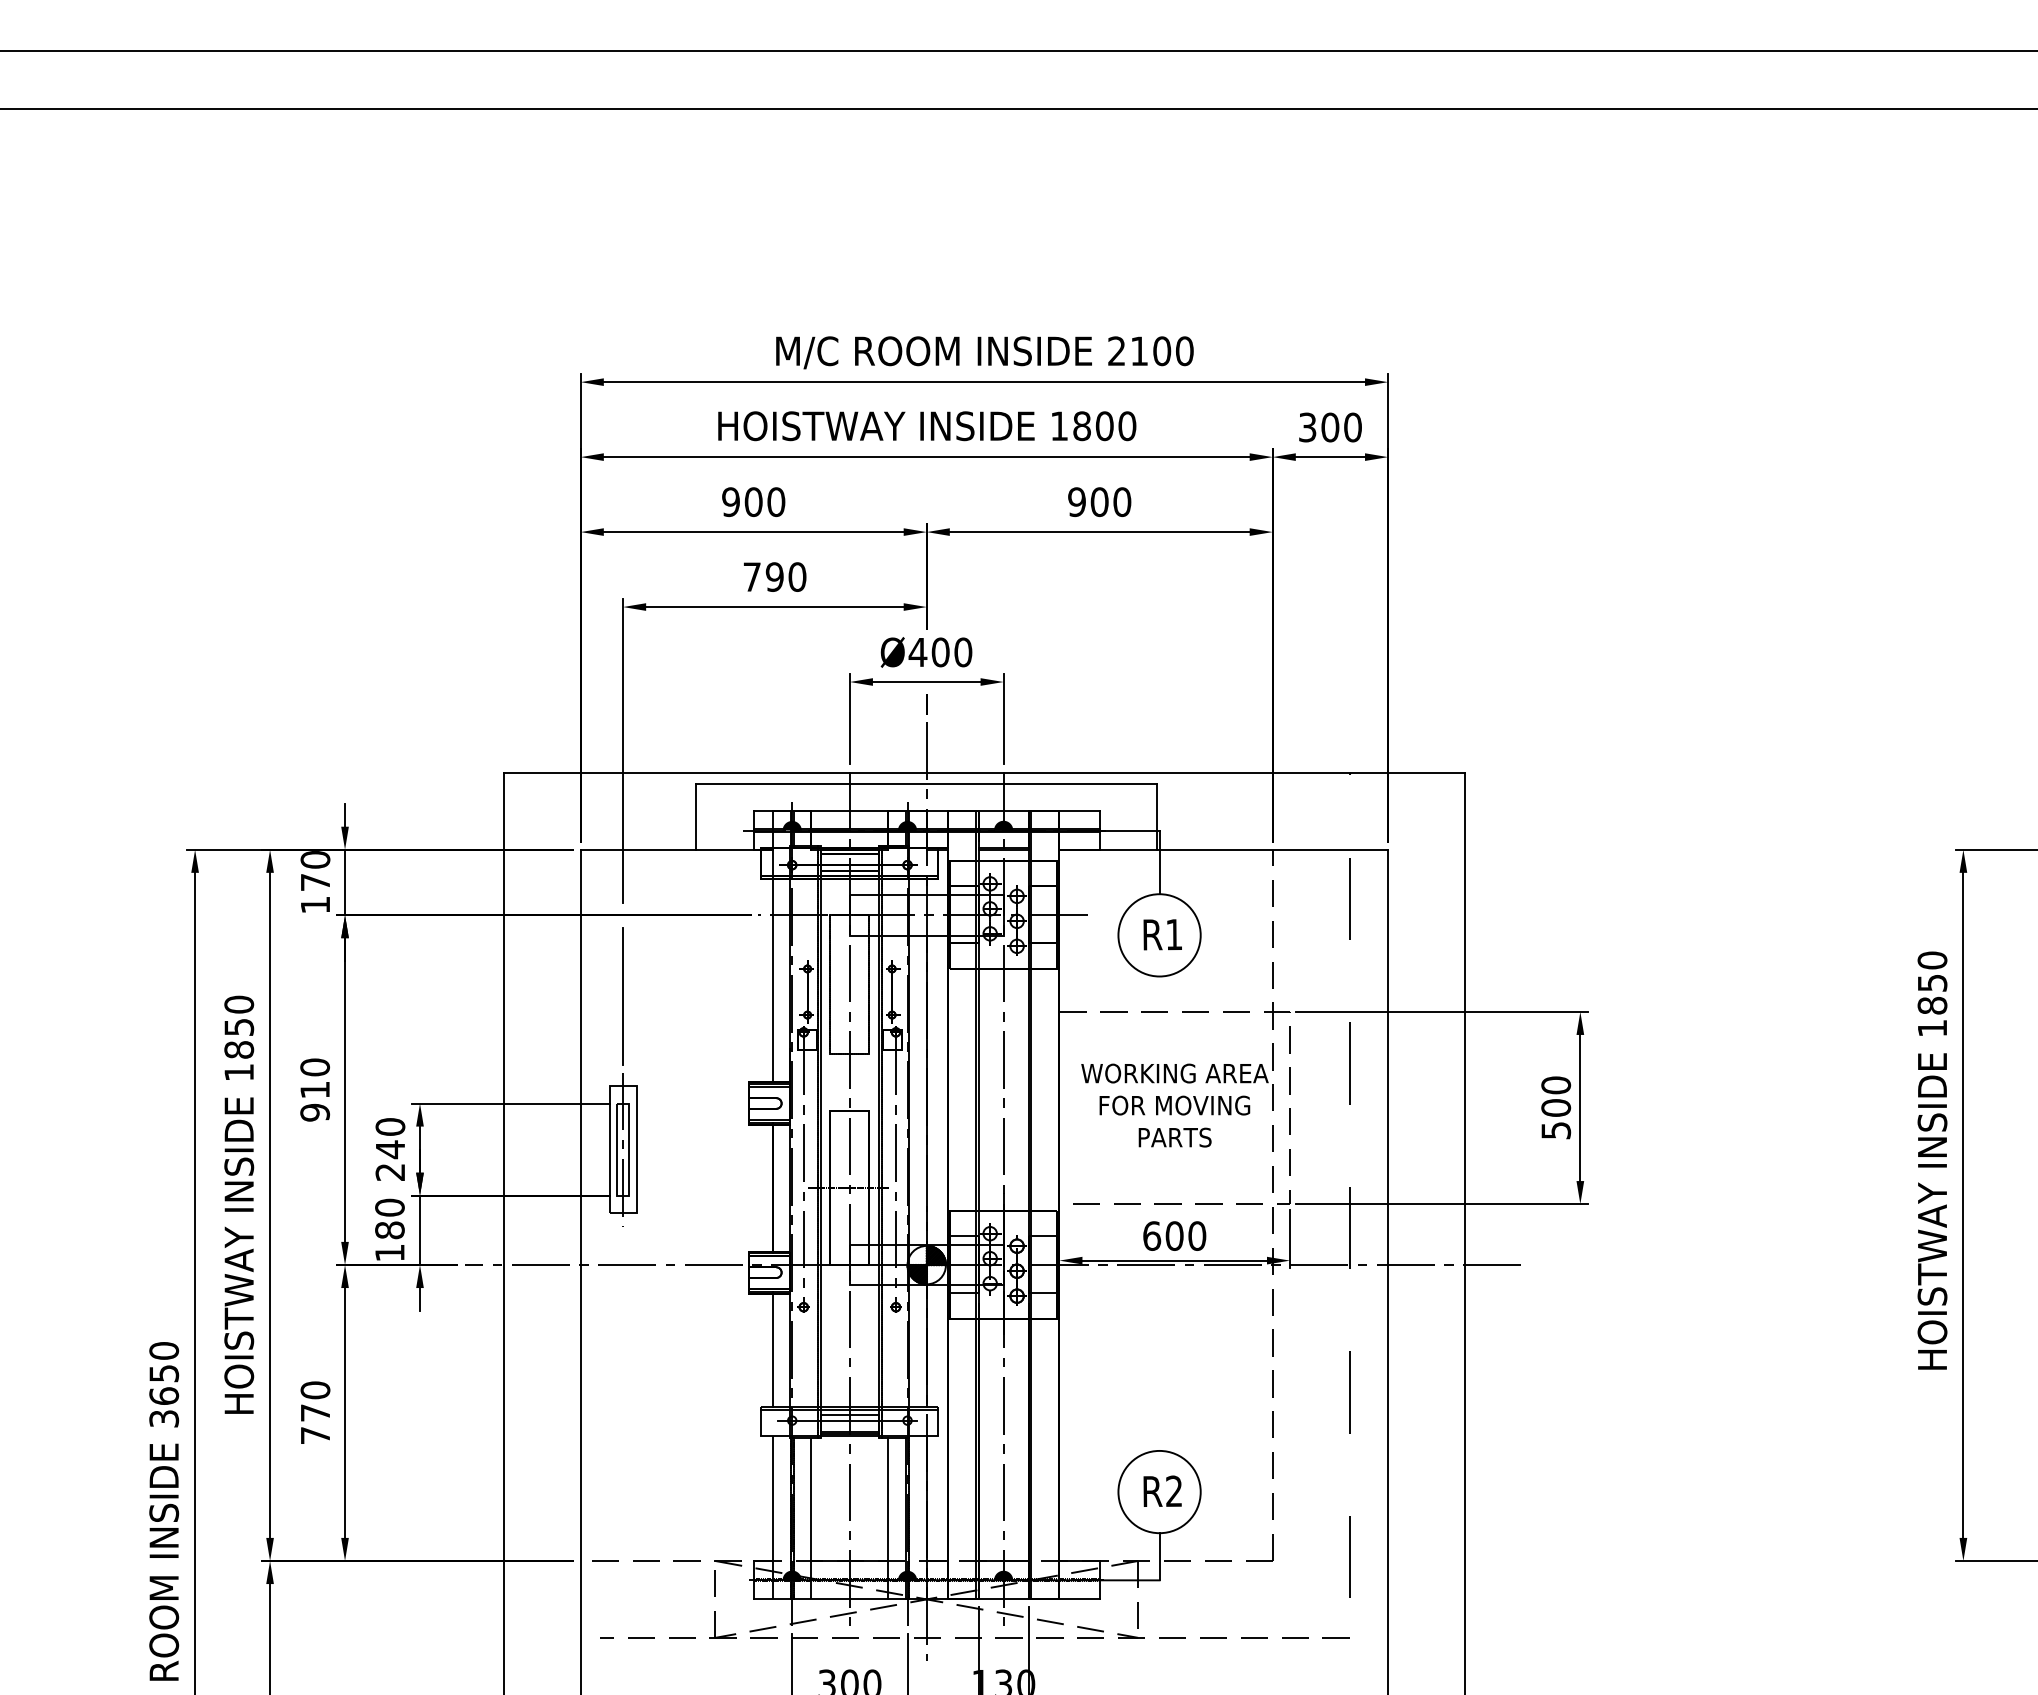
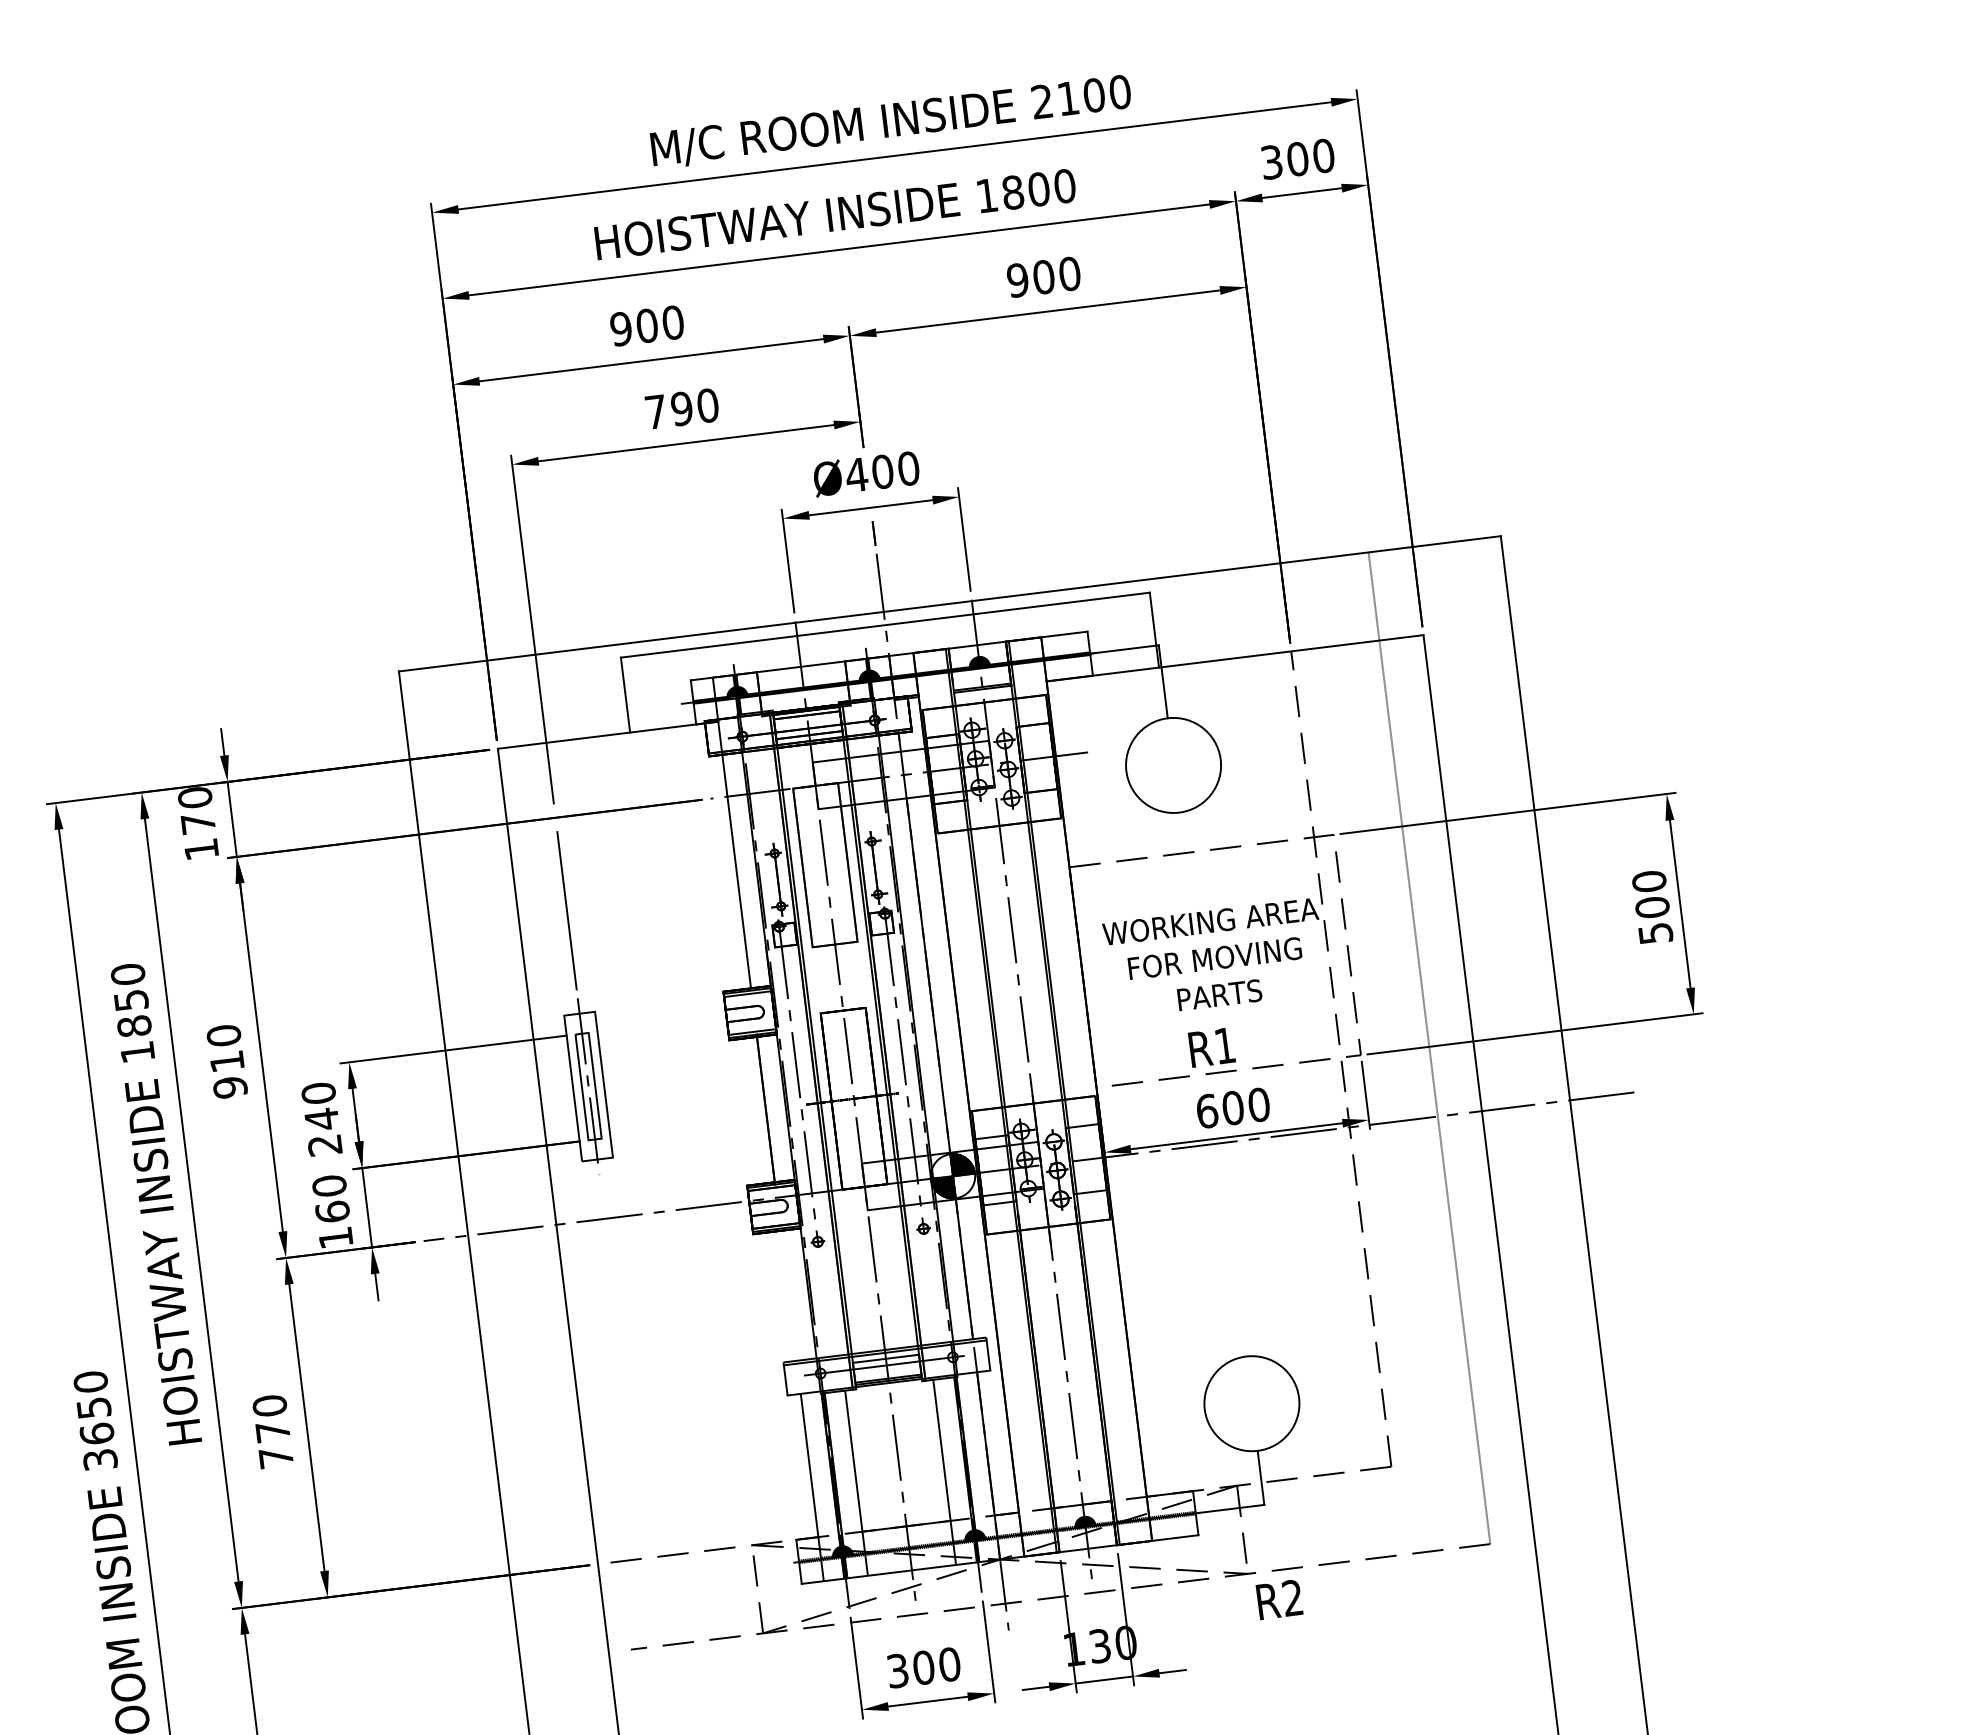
text: (1162, 934) -> (1211, 1047), moved
text: (389, 1230) -> (332, 1212), 180 -> 160
line: (772, 1349) -> (788, 1294), removed
text: (1162, 1490) -> (1279, 1598), moved

